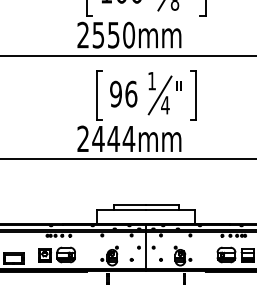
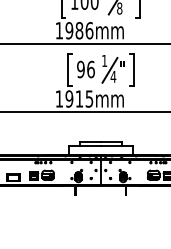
text: (106, 34) -> (74, 30), 2550mm -> 1986mm
text: (106, 138) -> (74, 98), 2444mm -> 1915mm

